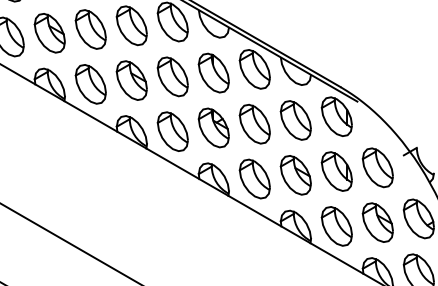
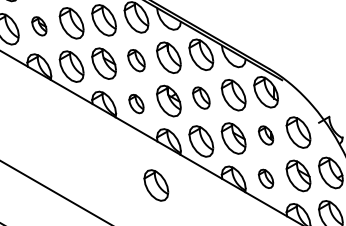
part: (50, 33) -> (39, 26), size x0.6
part: (172, 76) -> (136, 60), size x0.7
part: (255, 123) -> (201, 97), size x0.7
part: (172, 130) -> (136, 103), size x0.6
part: (336, 171) -> (265, 135), size x0.6
part: (336, 225) -> (265, 178), size x0.6
part: (198, 234) -> (156, 185), added

